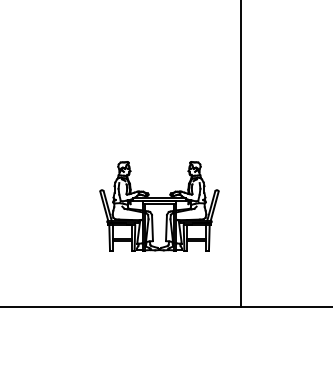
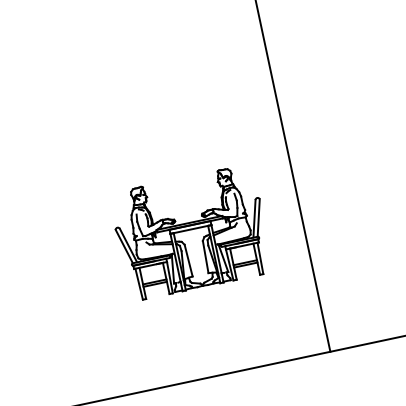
part: (159, 206) -> (191, 232), moved

